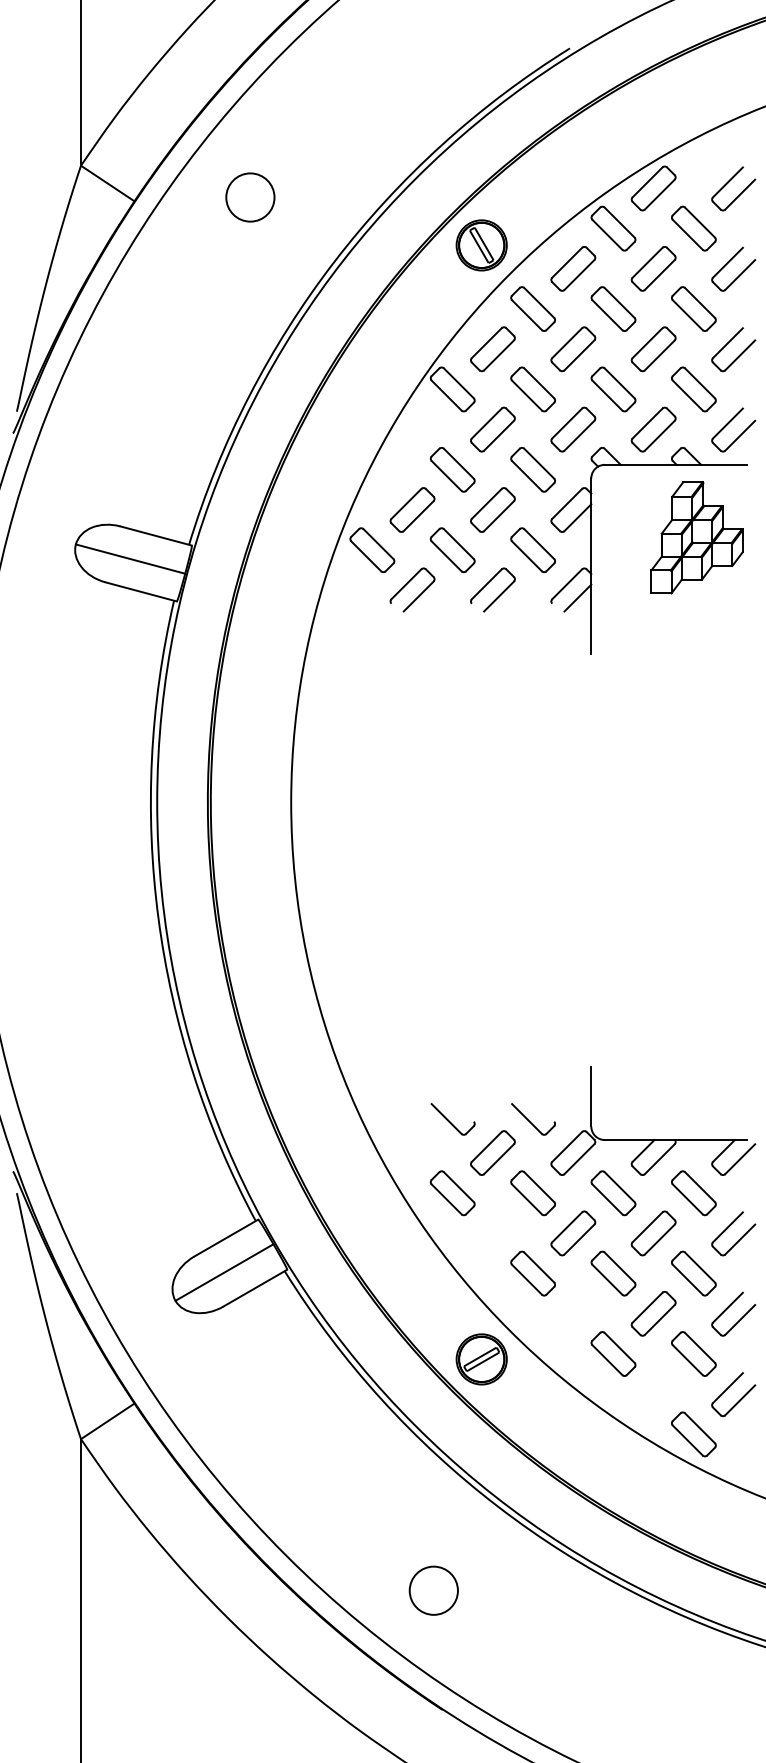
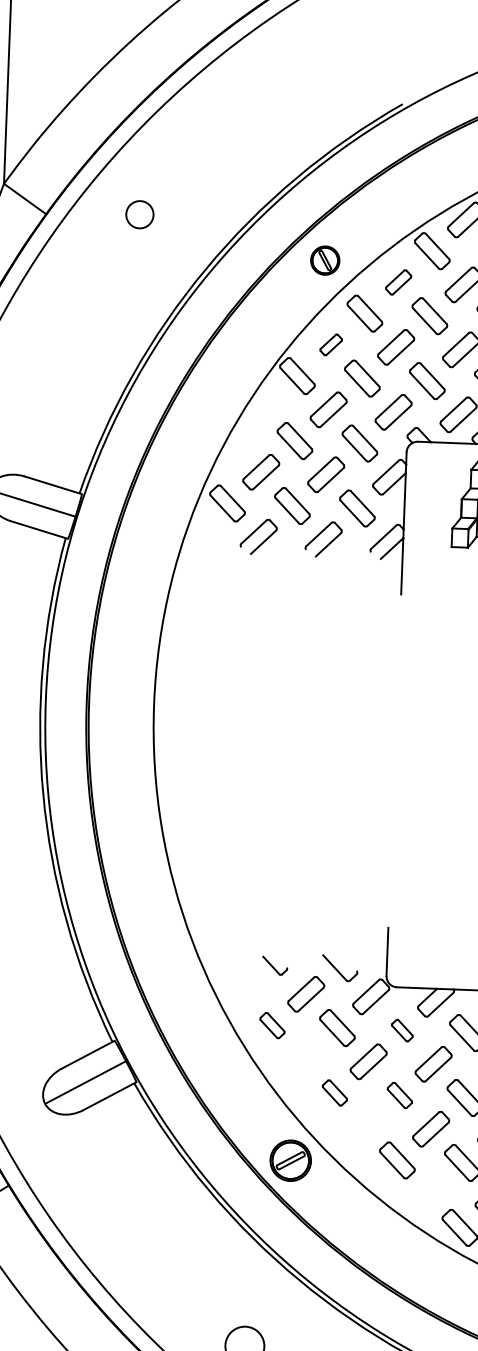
circle: (250, 197) -> (139, 214), size x0.7
part: (481, 245) -> (325, 260), size x0.7
part: (573, 268) -> (398, 282), size x0.7
part: (492, 349) -> (330, 345), size x0.6
part: (452, 1119) -> (274, 965), size x0.7
part: (452, 1193) -> (272, 1025), size x0.7
part: (613, 1193) -> (402, 1030), size x0.6
part: (532, 1273) -> (334, 1092), size x0.7
part: (613, 1273) -> (399, 1095), size x0.7

